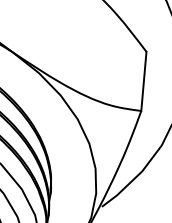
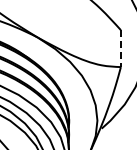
line: (143, 82) -> (120, 49), solid -> dashed

